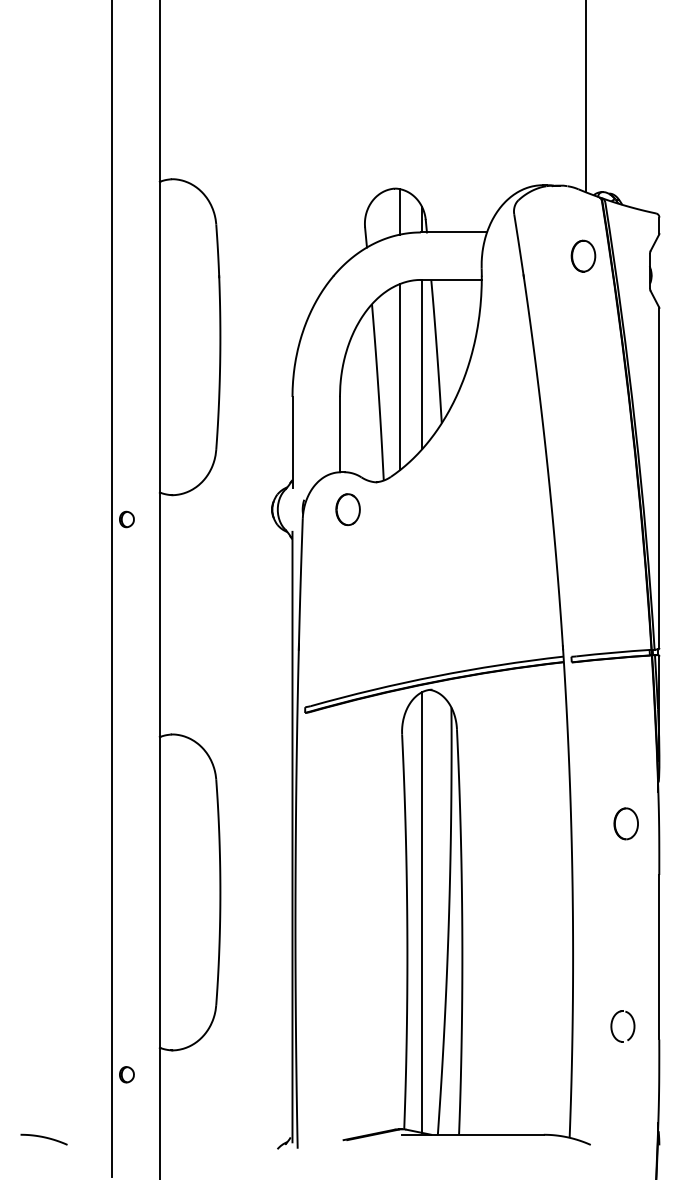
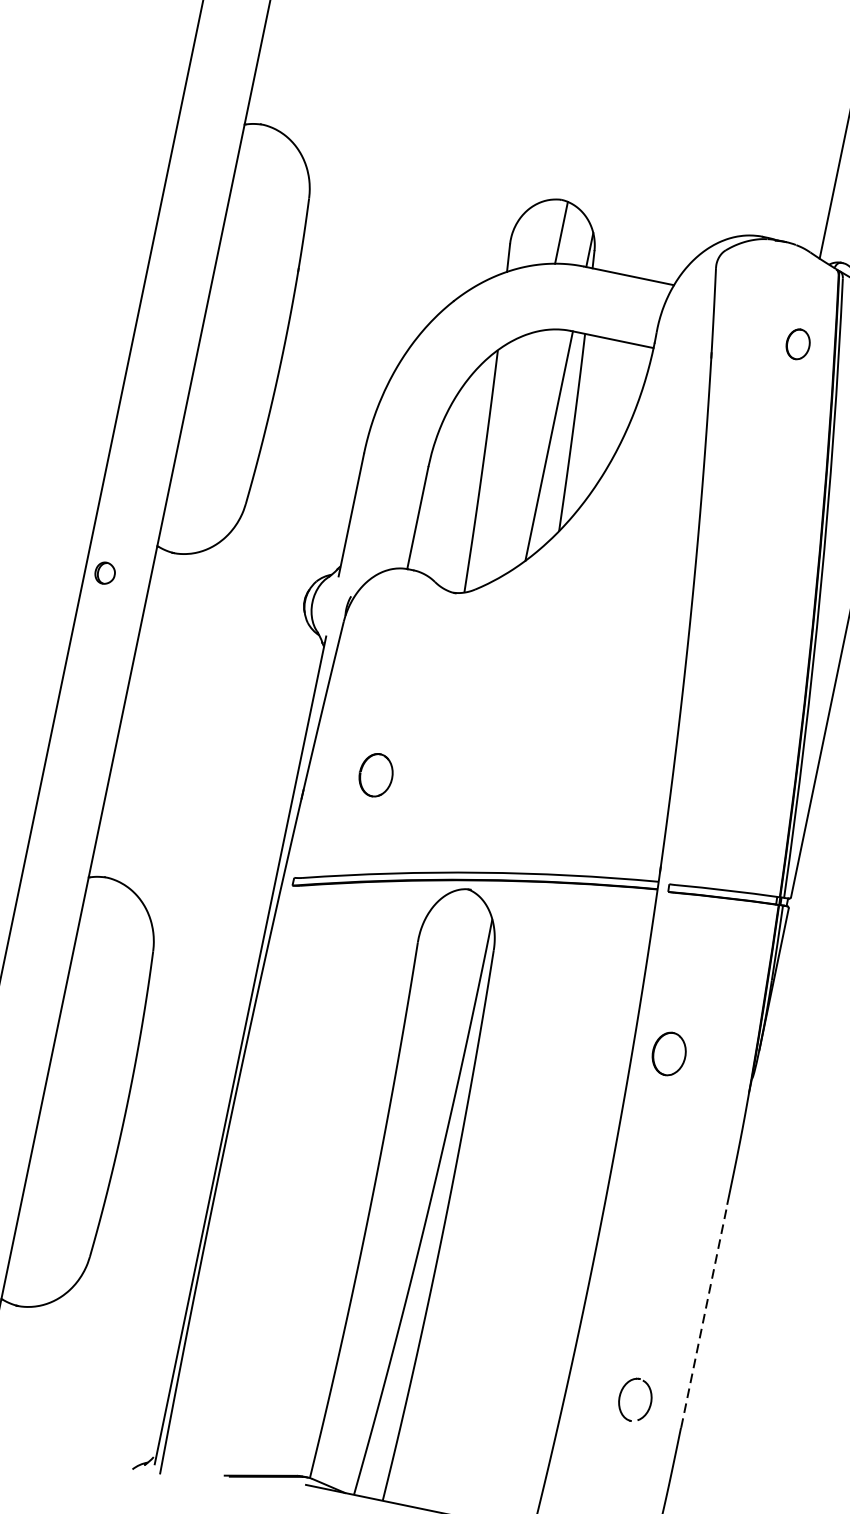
part: (583, 255) -> (798, 343), size x0.7
line: (399, 377) -> (514, 457), removed
part: (347, 509) -> (375, 774), moved
part: (625, 823) -> (668, 1053), moved
line: (422, 912) -> (395, 1189), removed
line: (659, 956) -> (704, 1315), solid -> dashed

